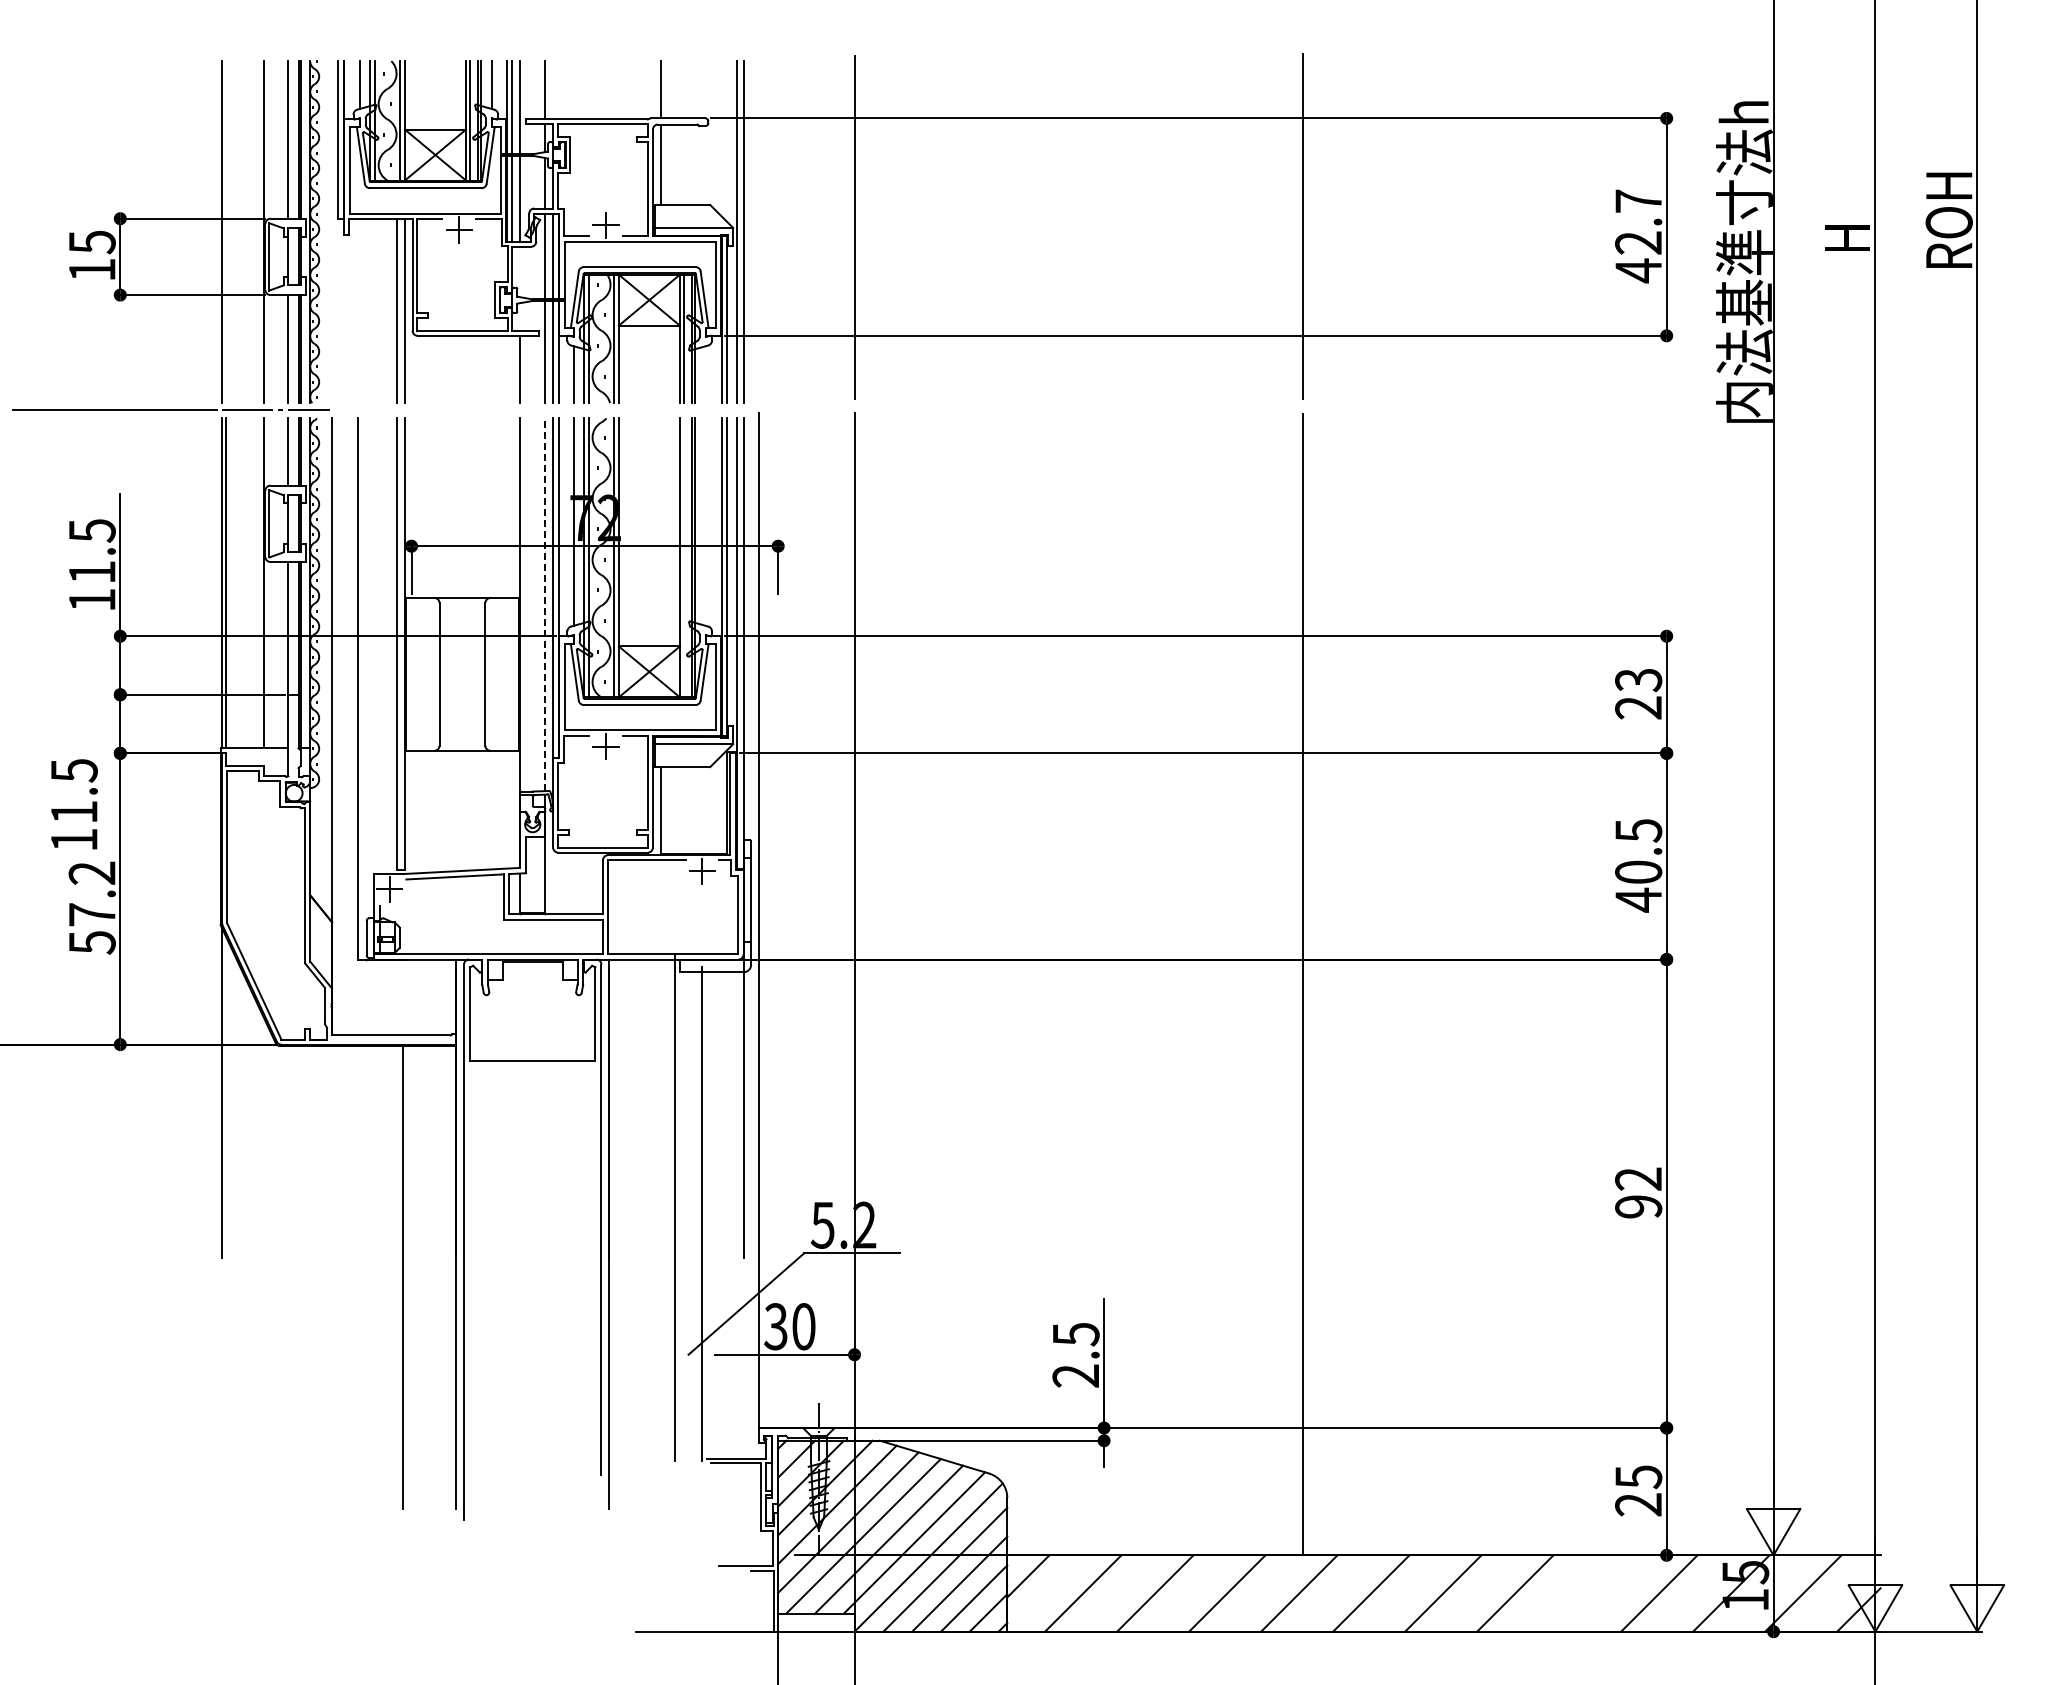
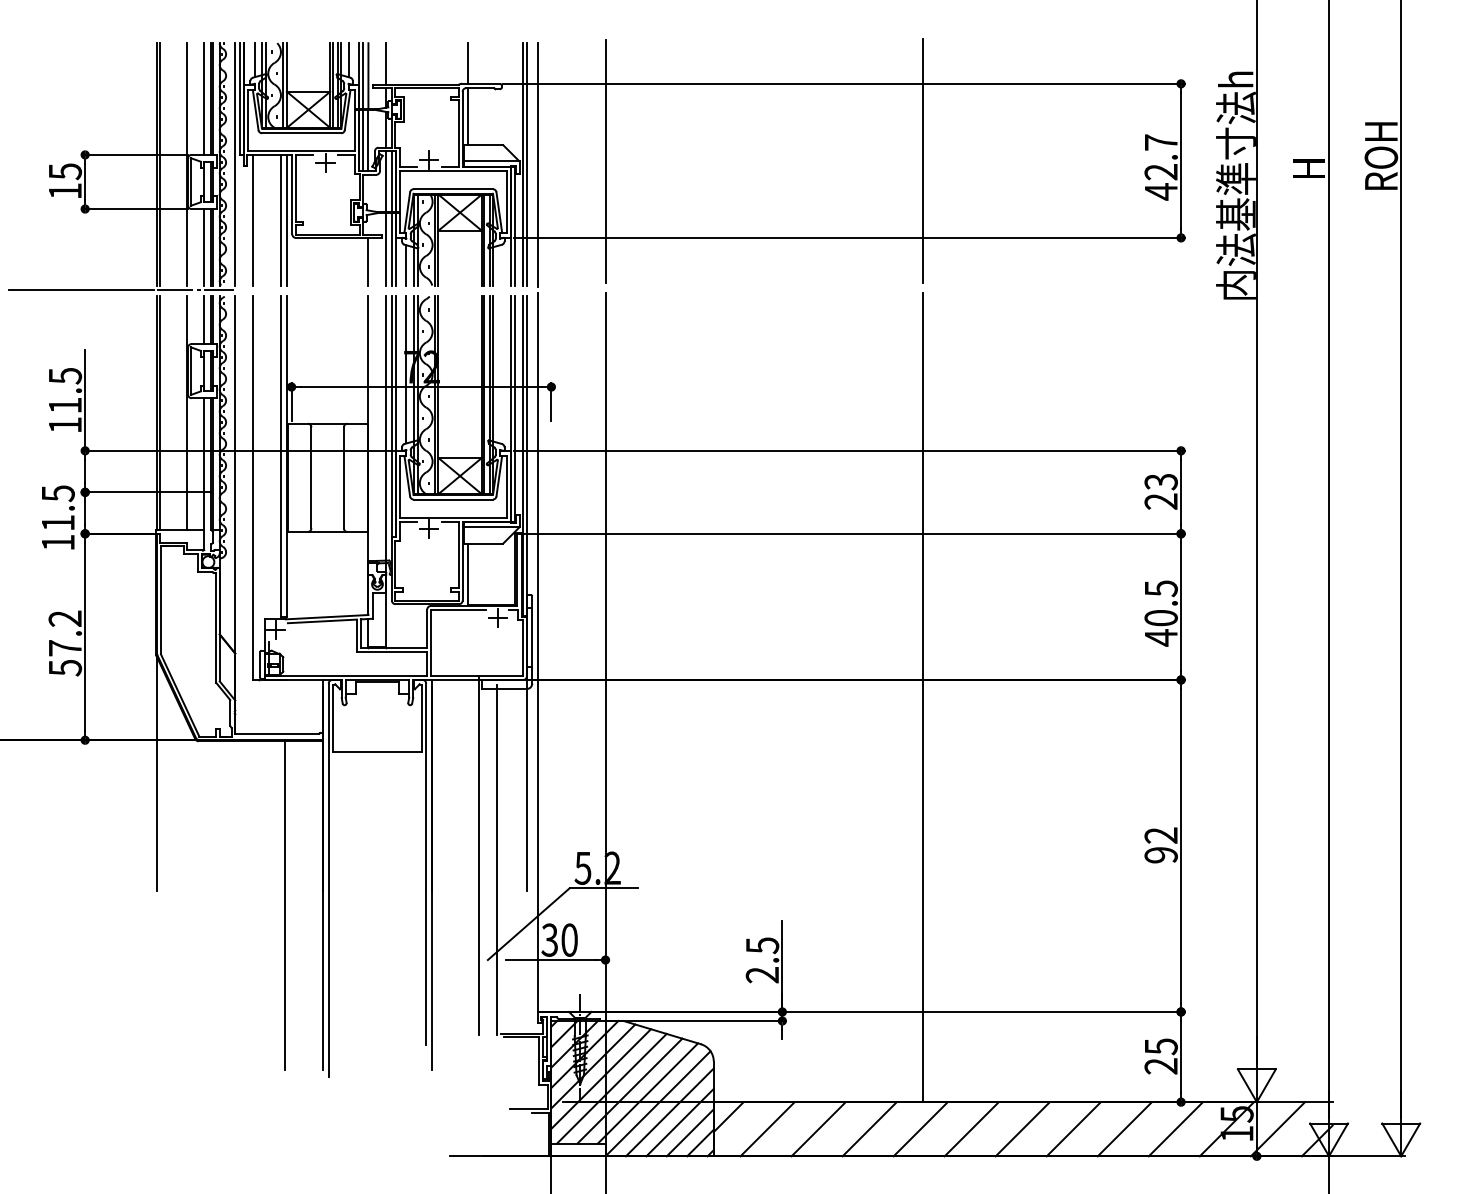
line: (226, 232) -> (160, 164), added
line: (332, 232) -> (235, 164), added
line: (758, 232) -> (537, 164), added
line: (357, 311) -> (253, 220), added
line: (683, 557) -> (484, 395), added
line: (545, 604) -> (386, 428), dashed -> solid
text: (74, 804) -> (58, 517), moved
line: (1587, 1593) -> (1124, 1129), added

